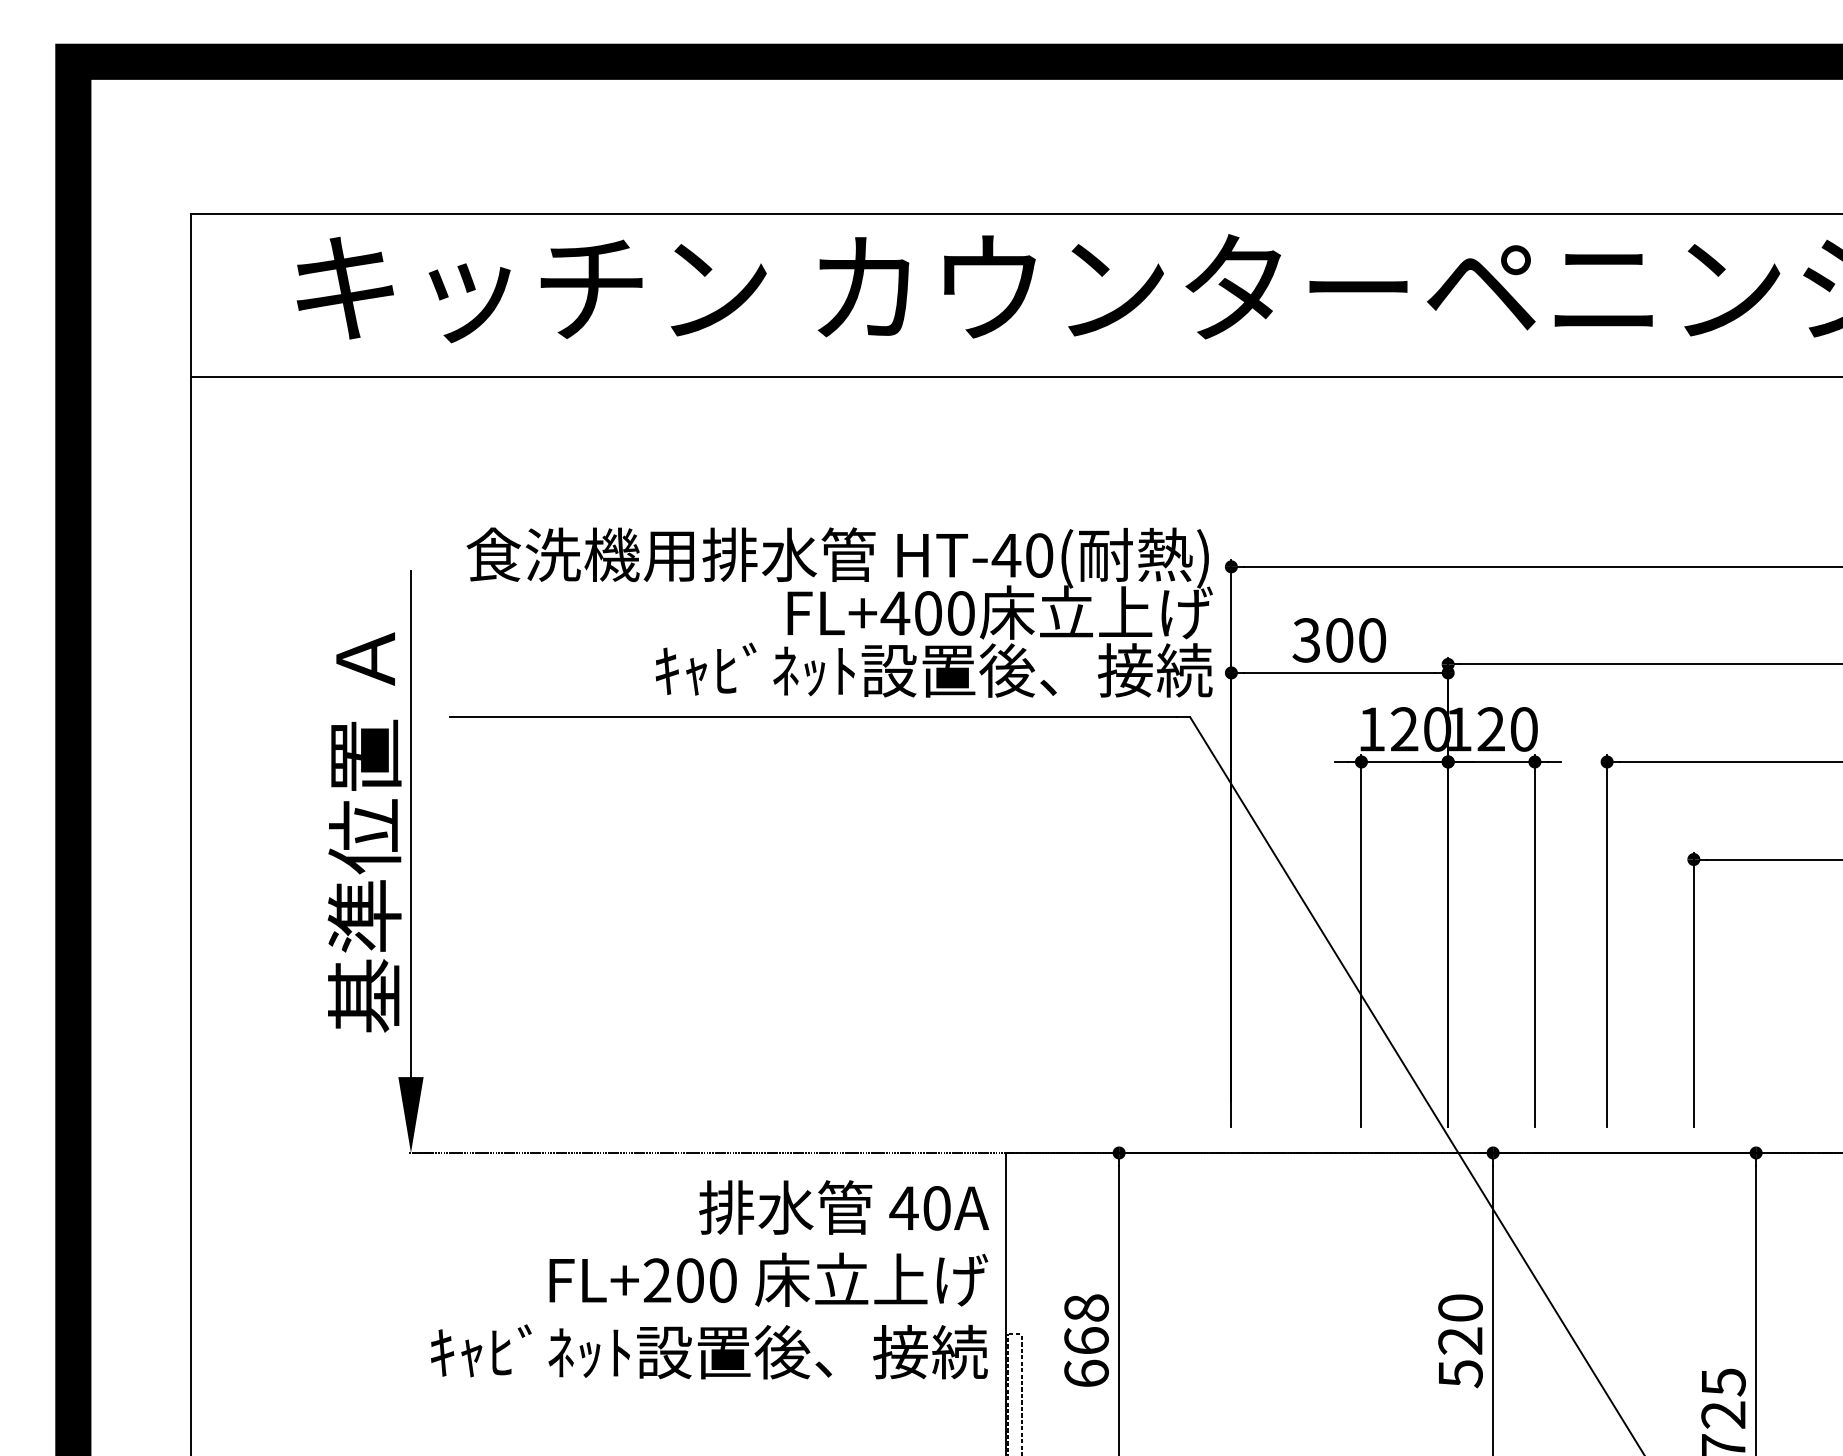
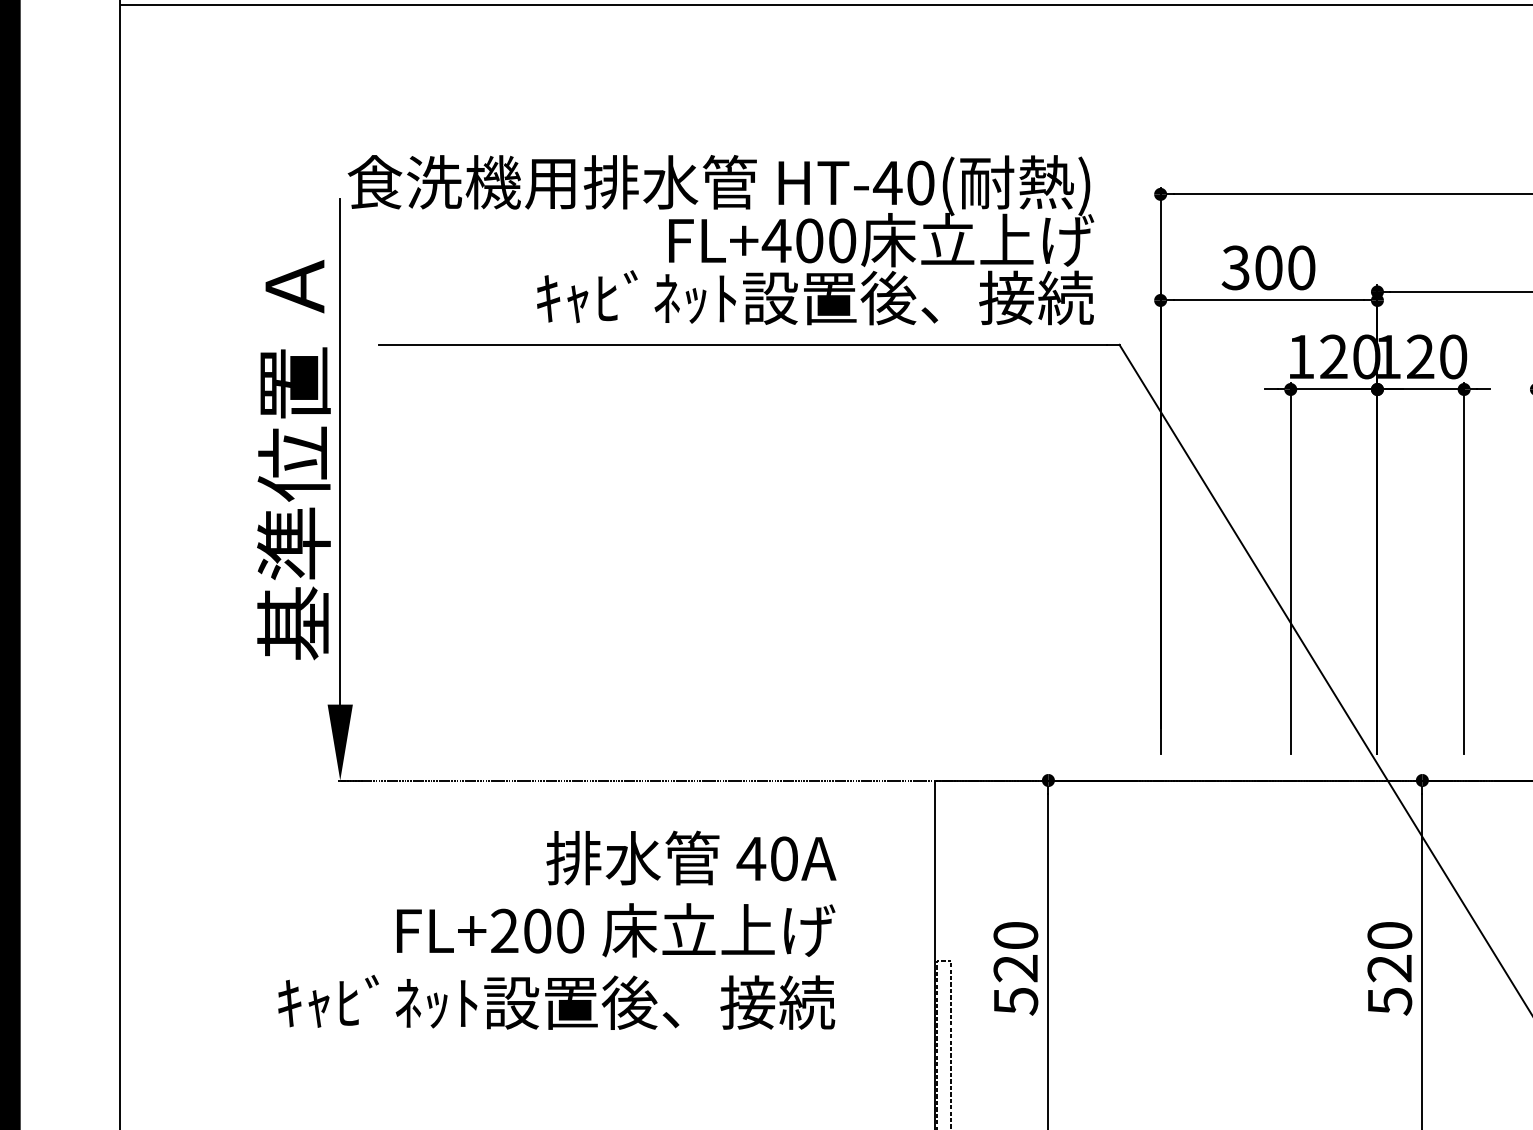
text: (839, 612) -> (720, 240), moved
text: (710, 1279) -> (557, 930), moved
text: (1086, 1341) -> (1015, 969), 668 -> 520

